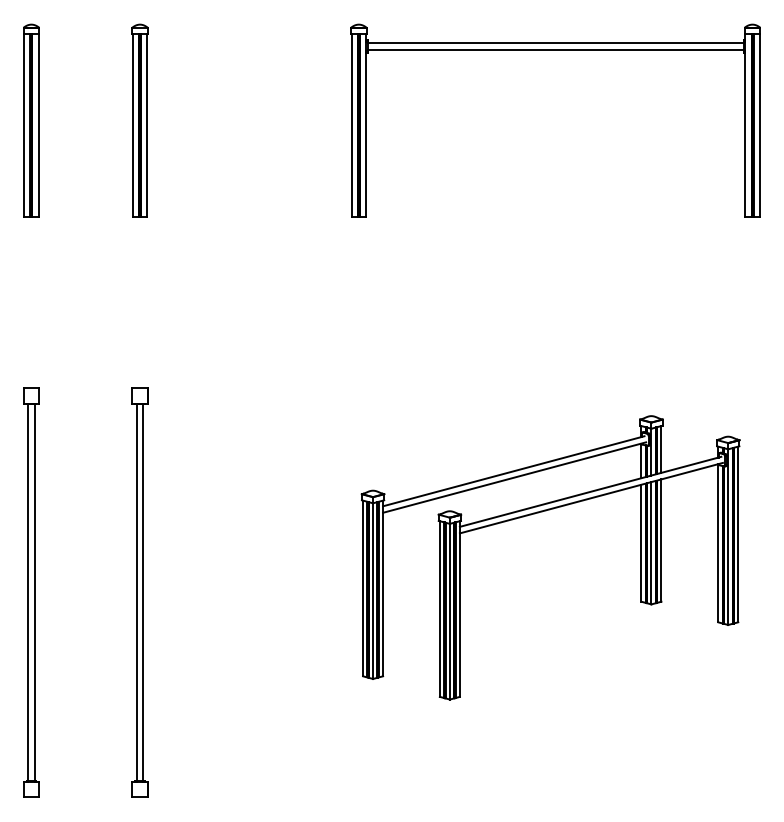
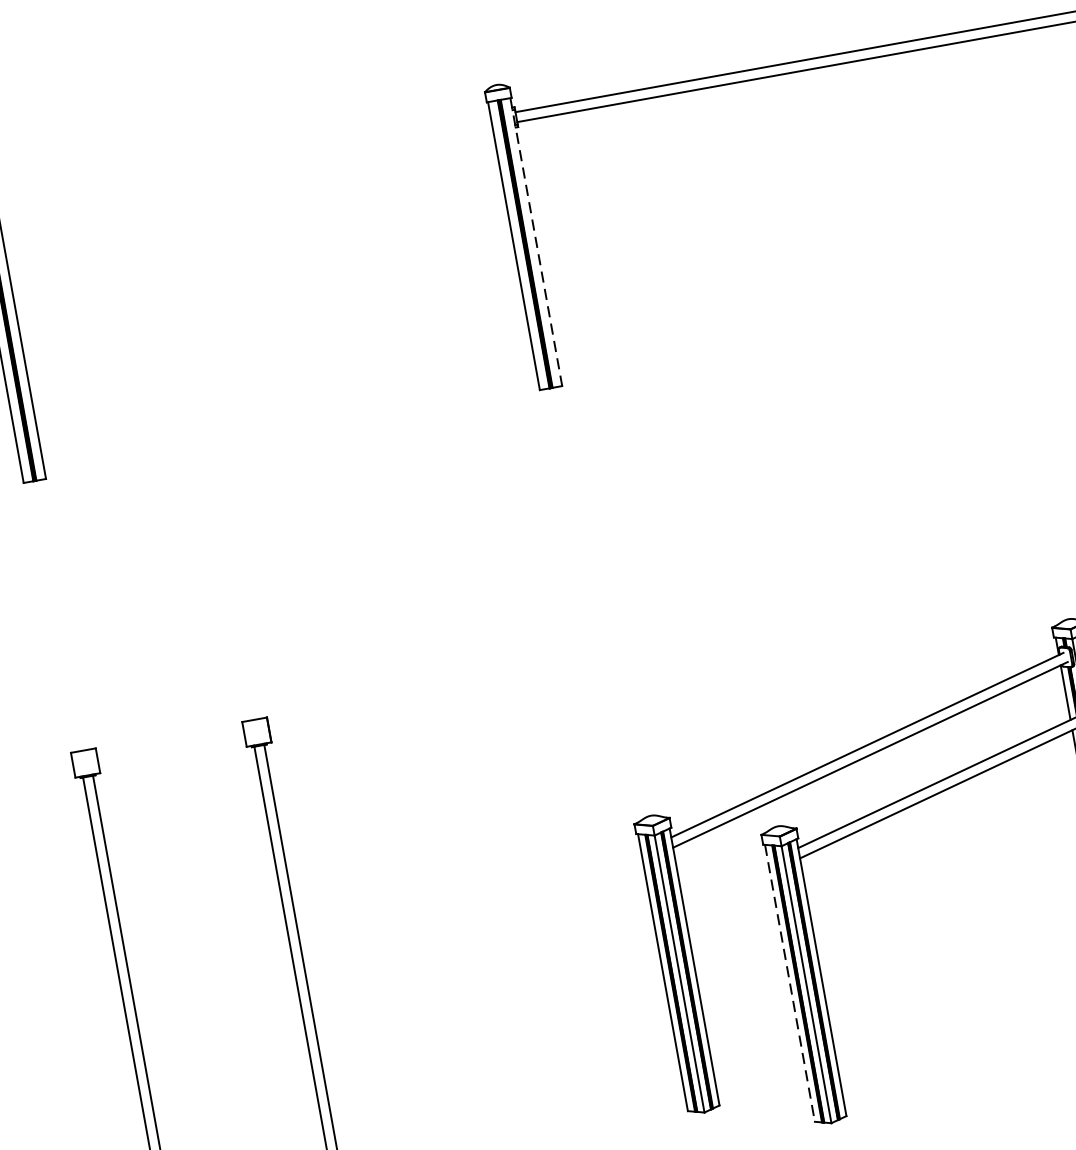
part: (139, 120) -> (177, 298), removed
line: (365, 126) -> (535, 243), solid -> dashed
line: (439, 609) -> (789, 984), solid -> dashed

